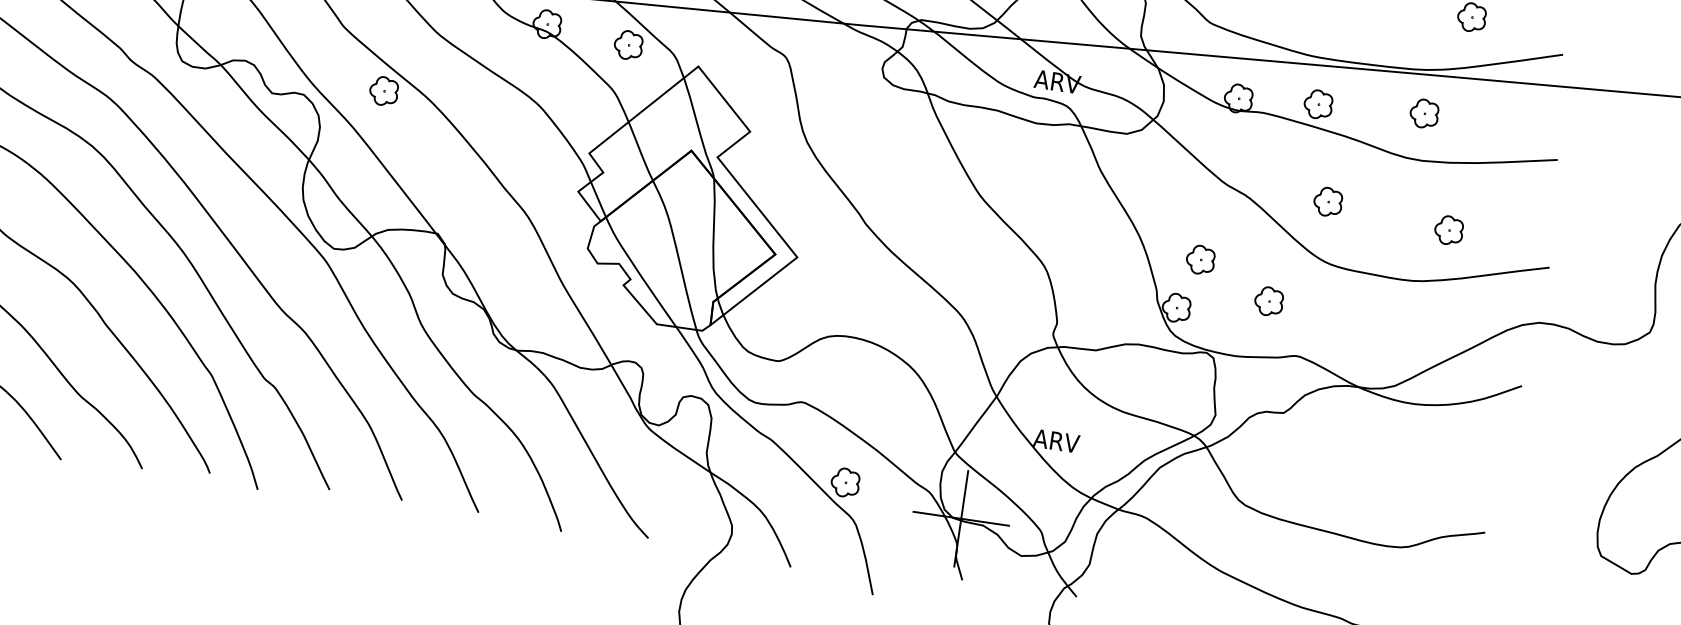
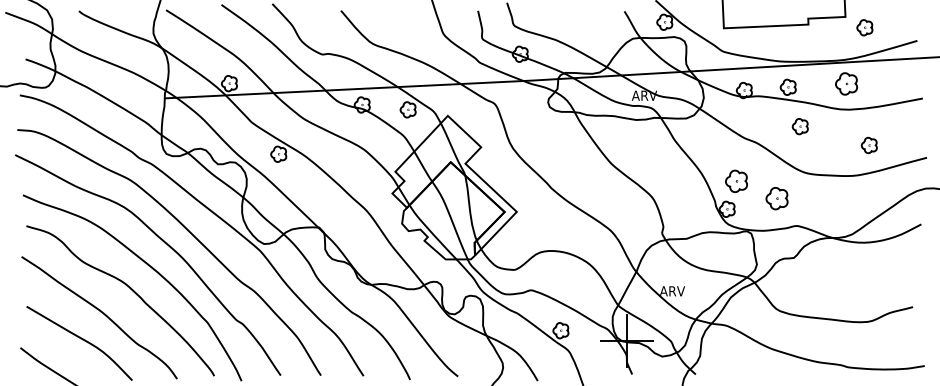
part: (1424, 112) -> (846, 83), size x1.4
part: (1326, 201) -> (799, 126), moved
part: (1200, 258) -> (736, 180), size x1.4
part: (1268, 299) -> (776, 197), size x1.4

